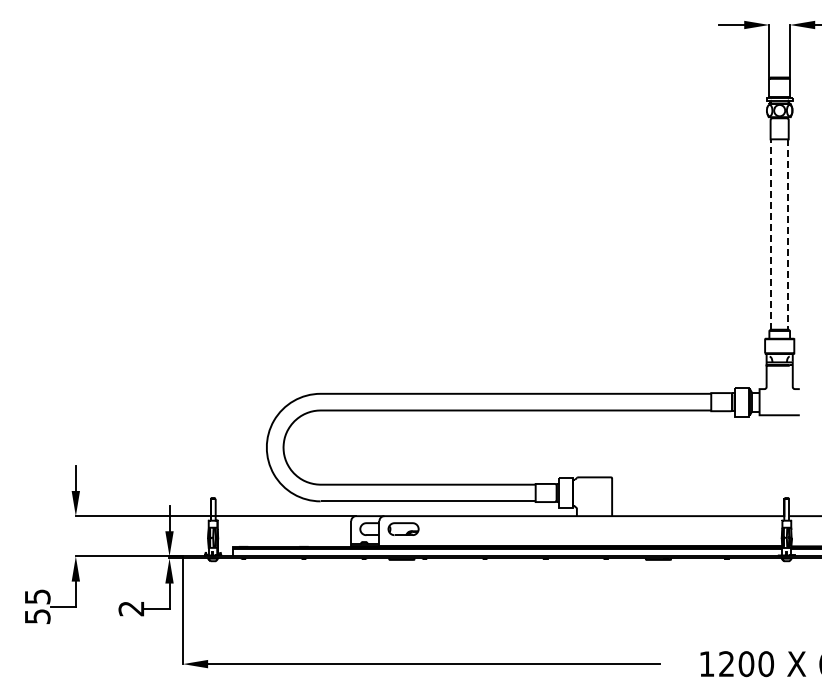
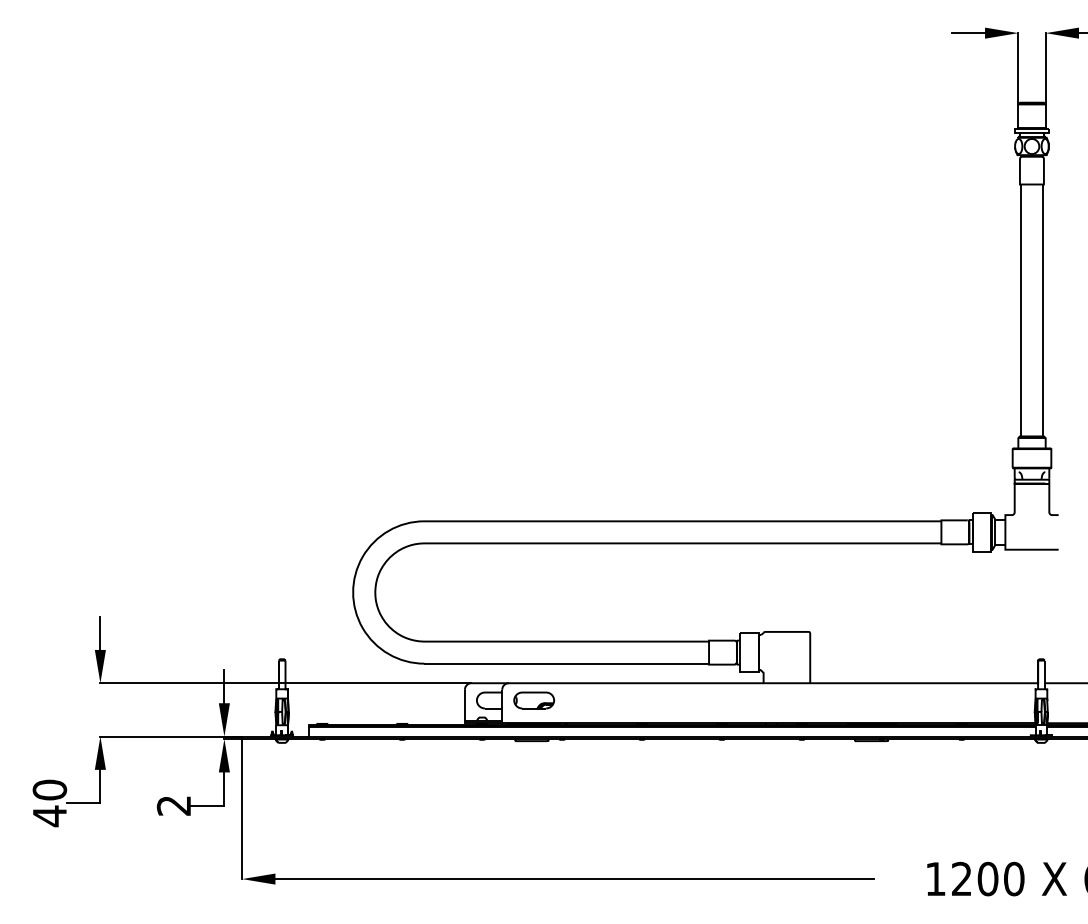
line: (771, 234) -> (1021, 310), dashed -> solid
line: (787, 235) -> (1042, 311), dashed -> solid
text: (37, 606) -> (49, 802), 55 -> 40

